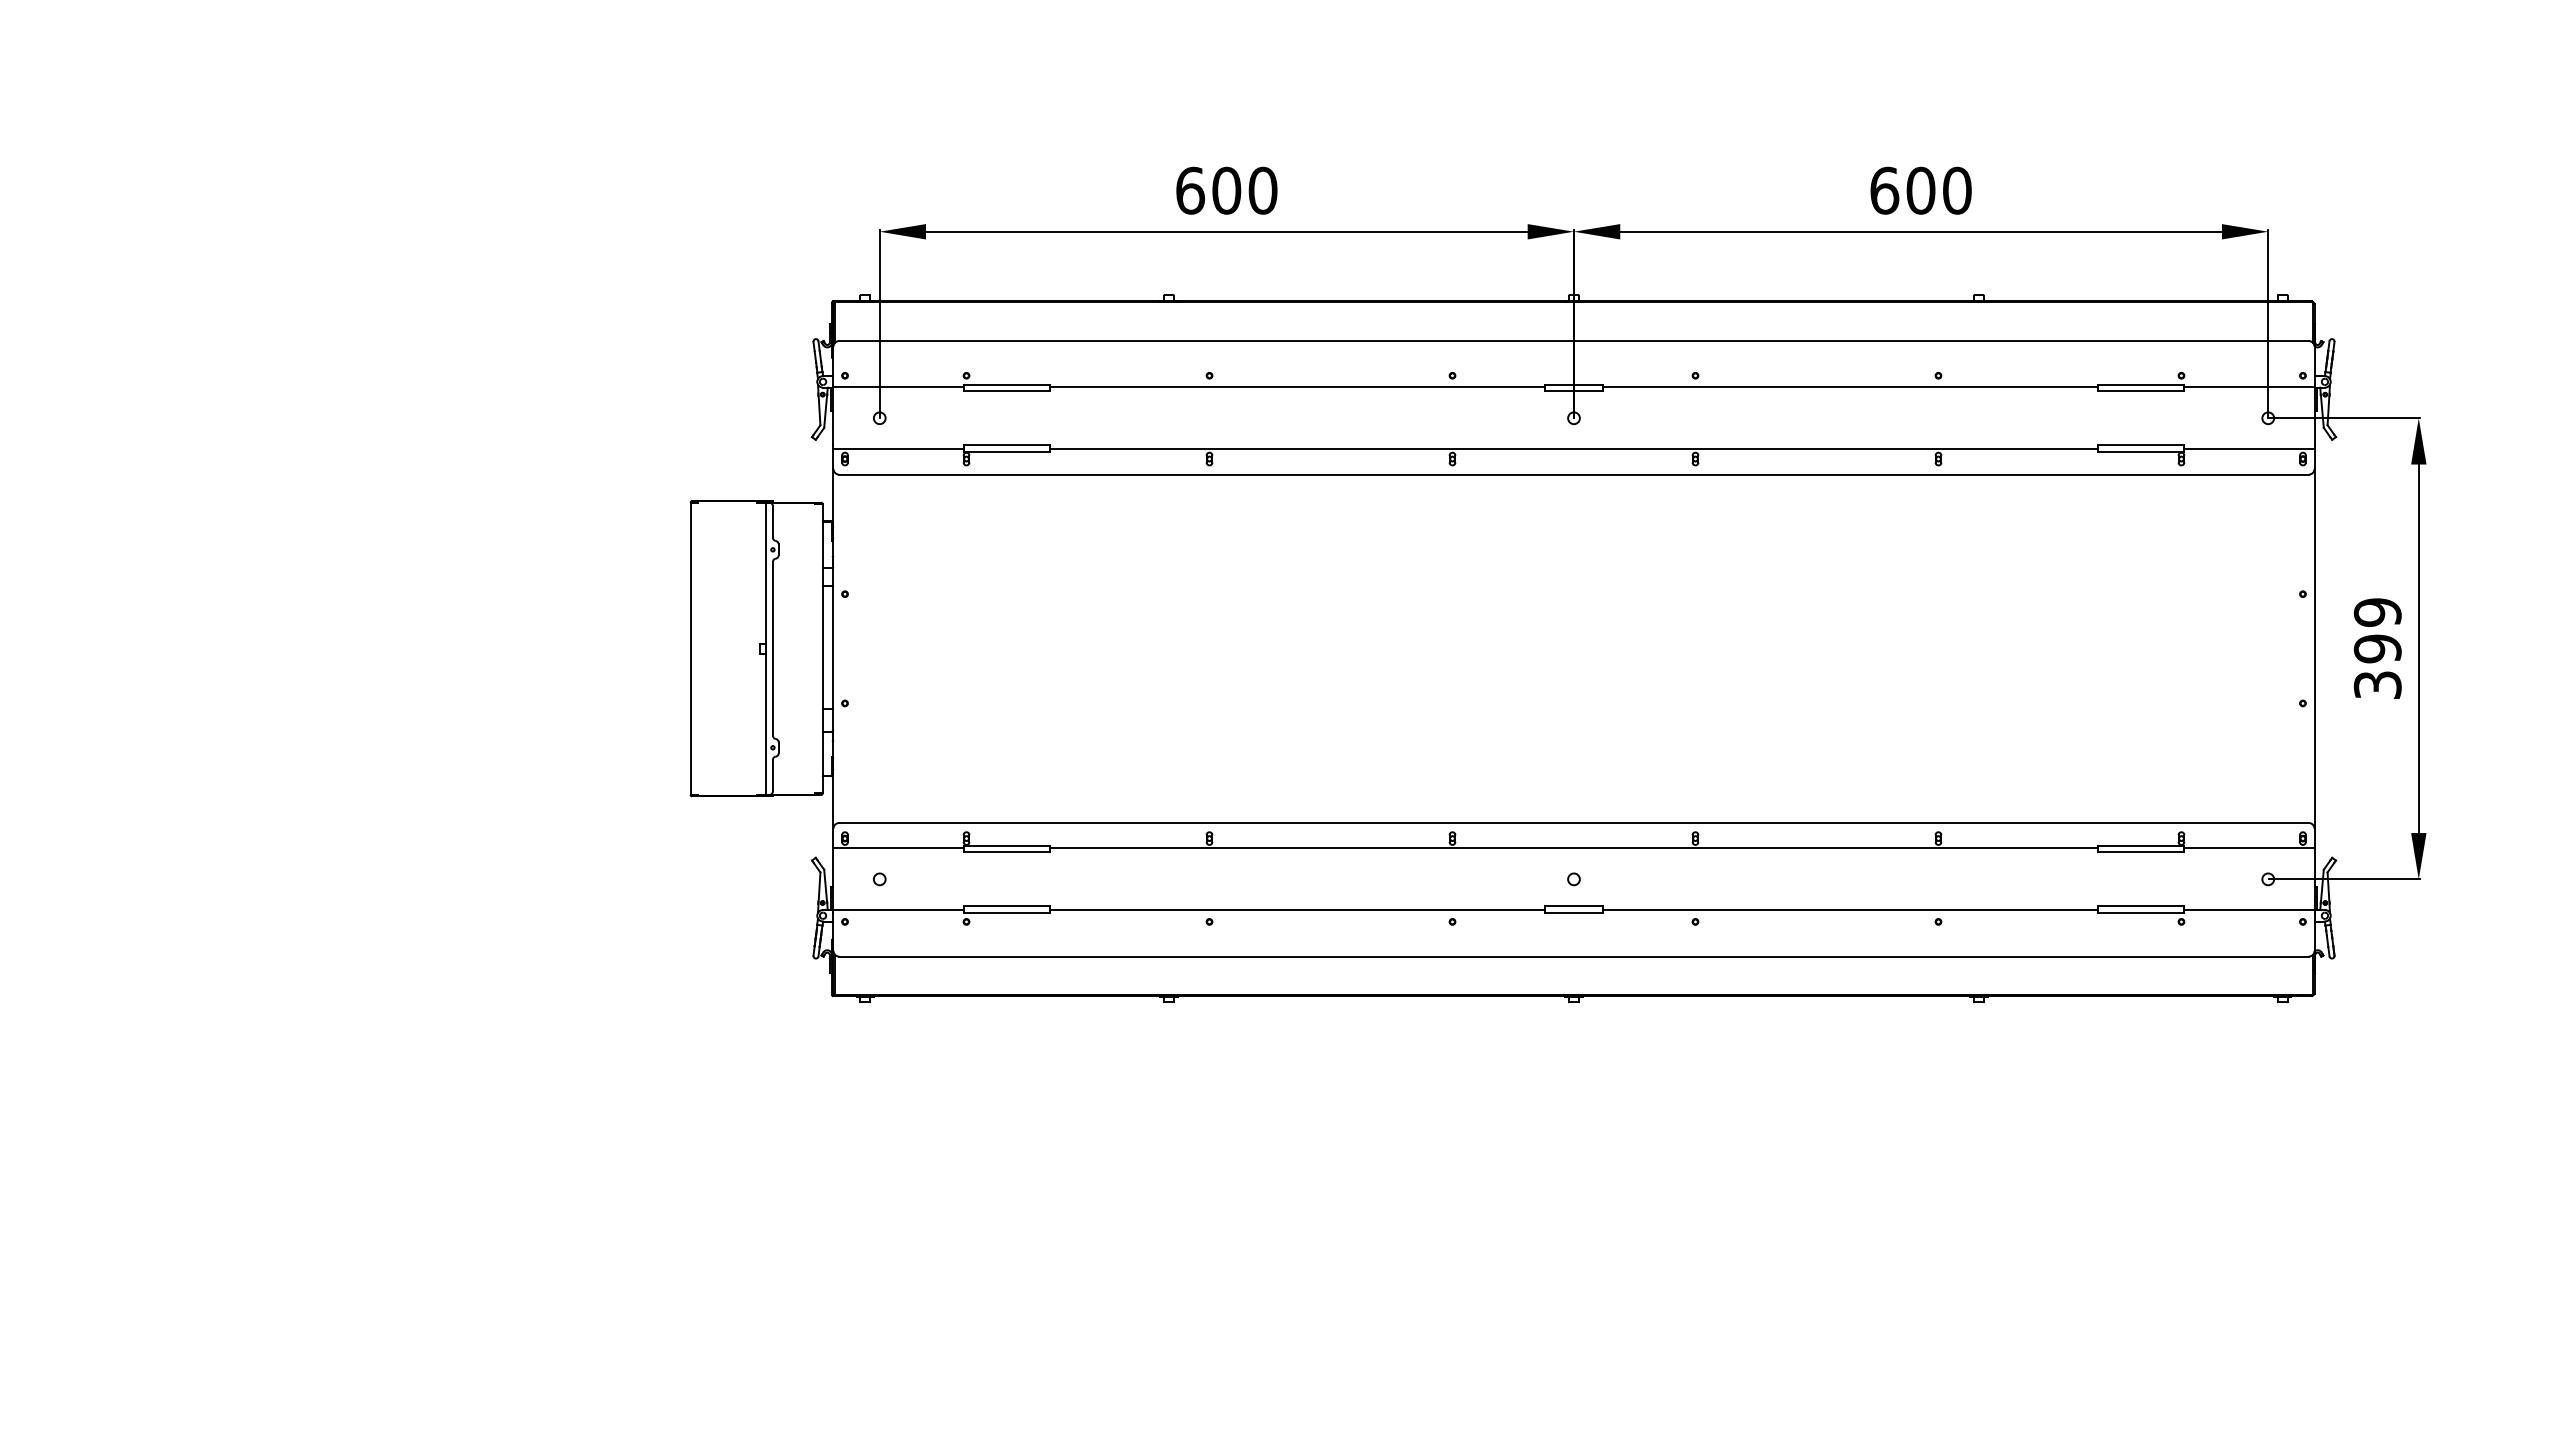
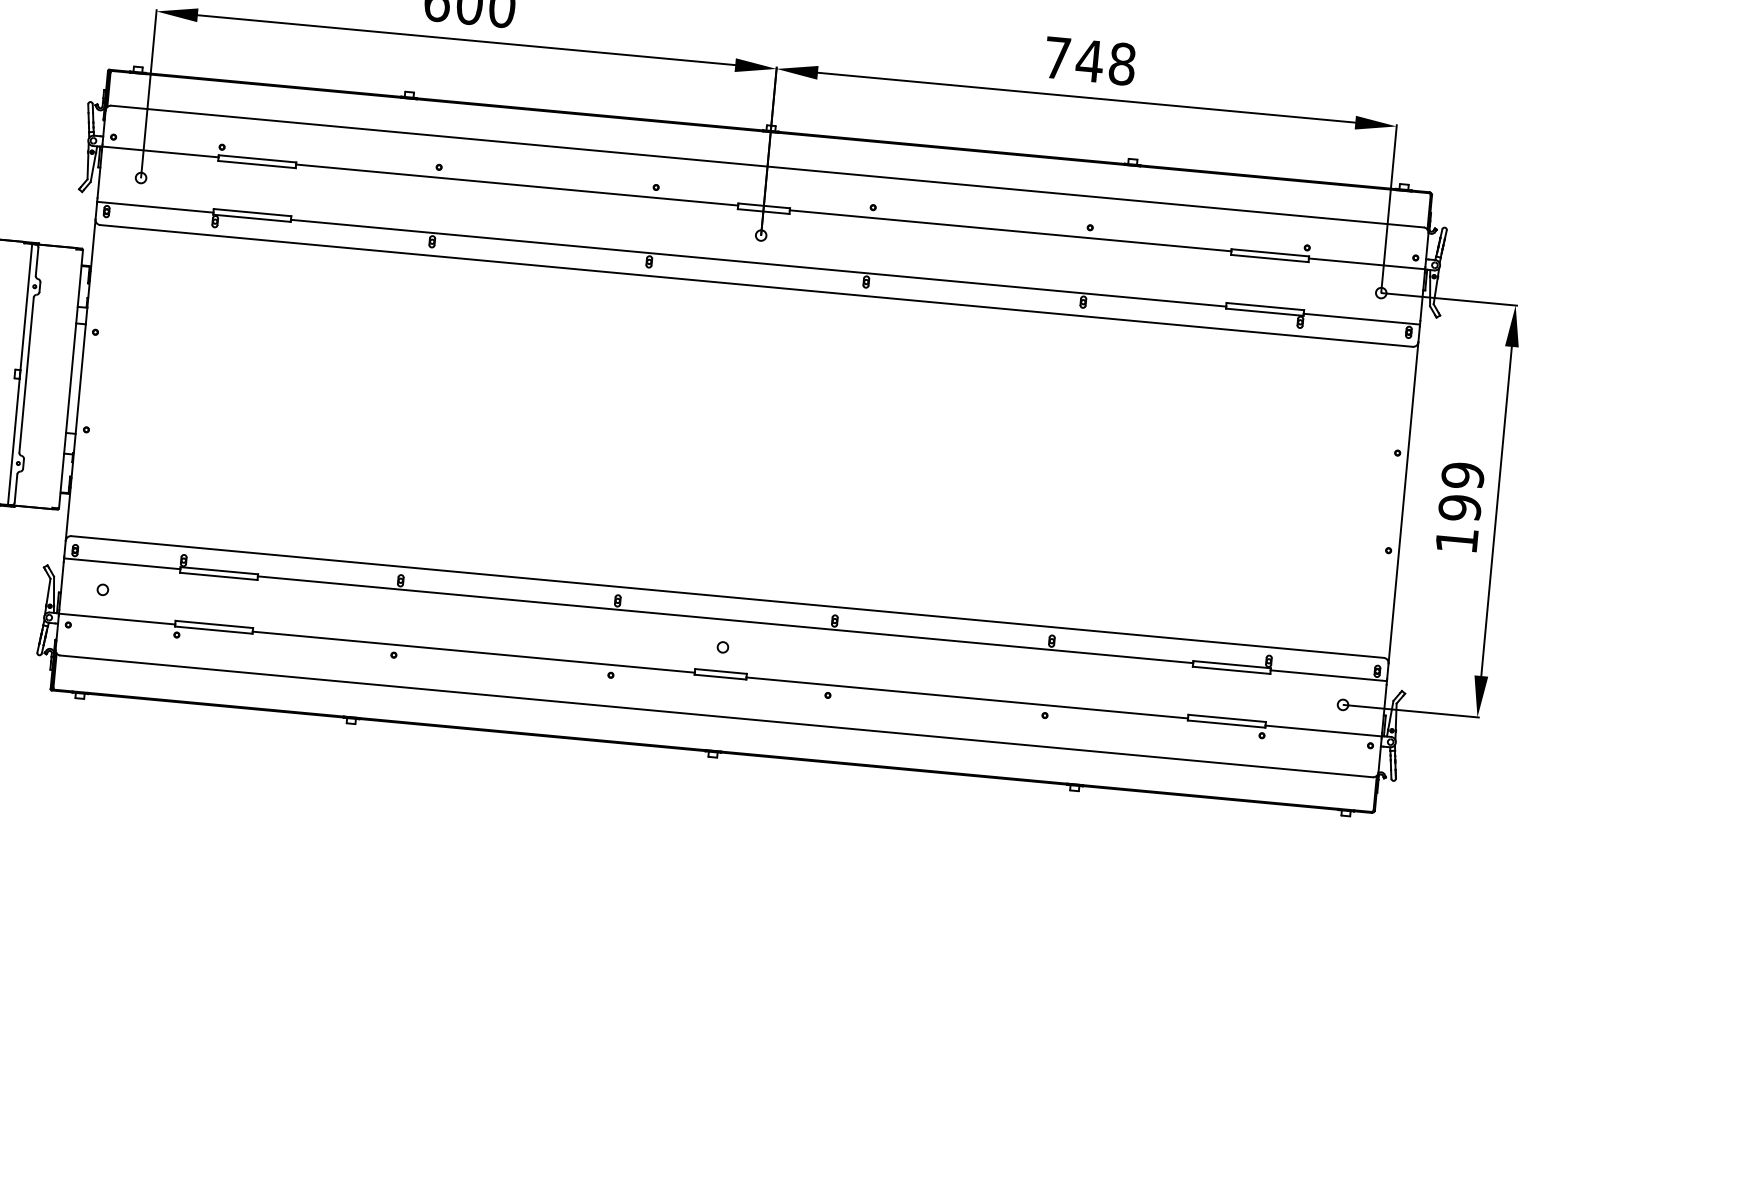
text: (1920, 190) -> (1089, 60), 600 -> 748
text: (2377, 684) -> (1456, 539), 399 -> 199

